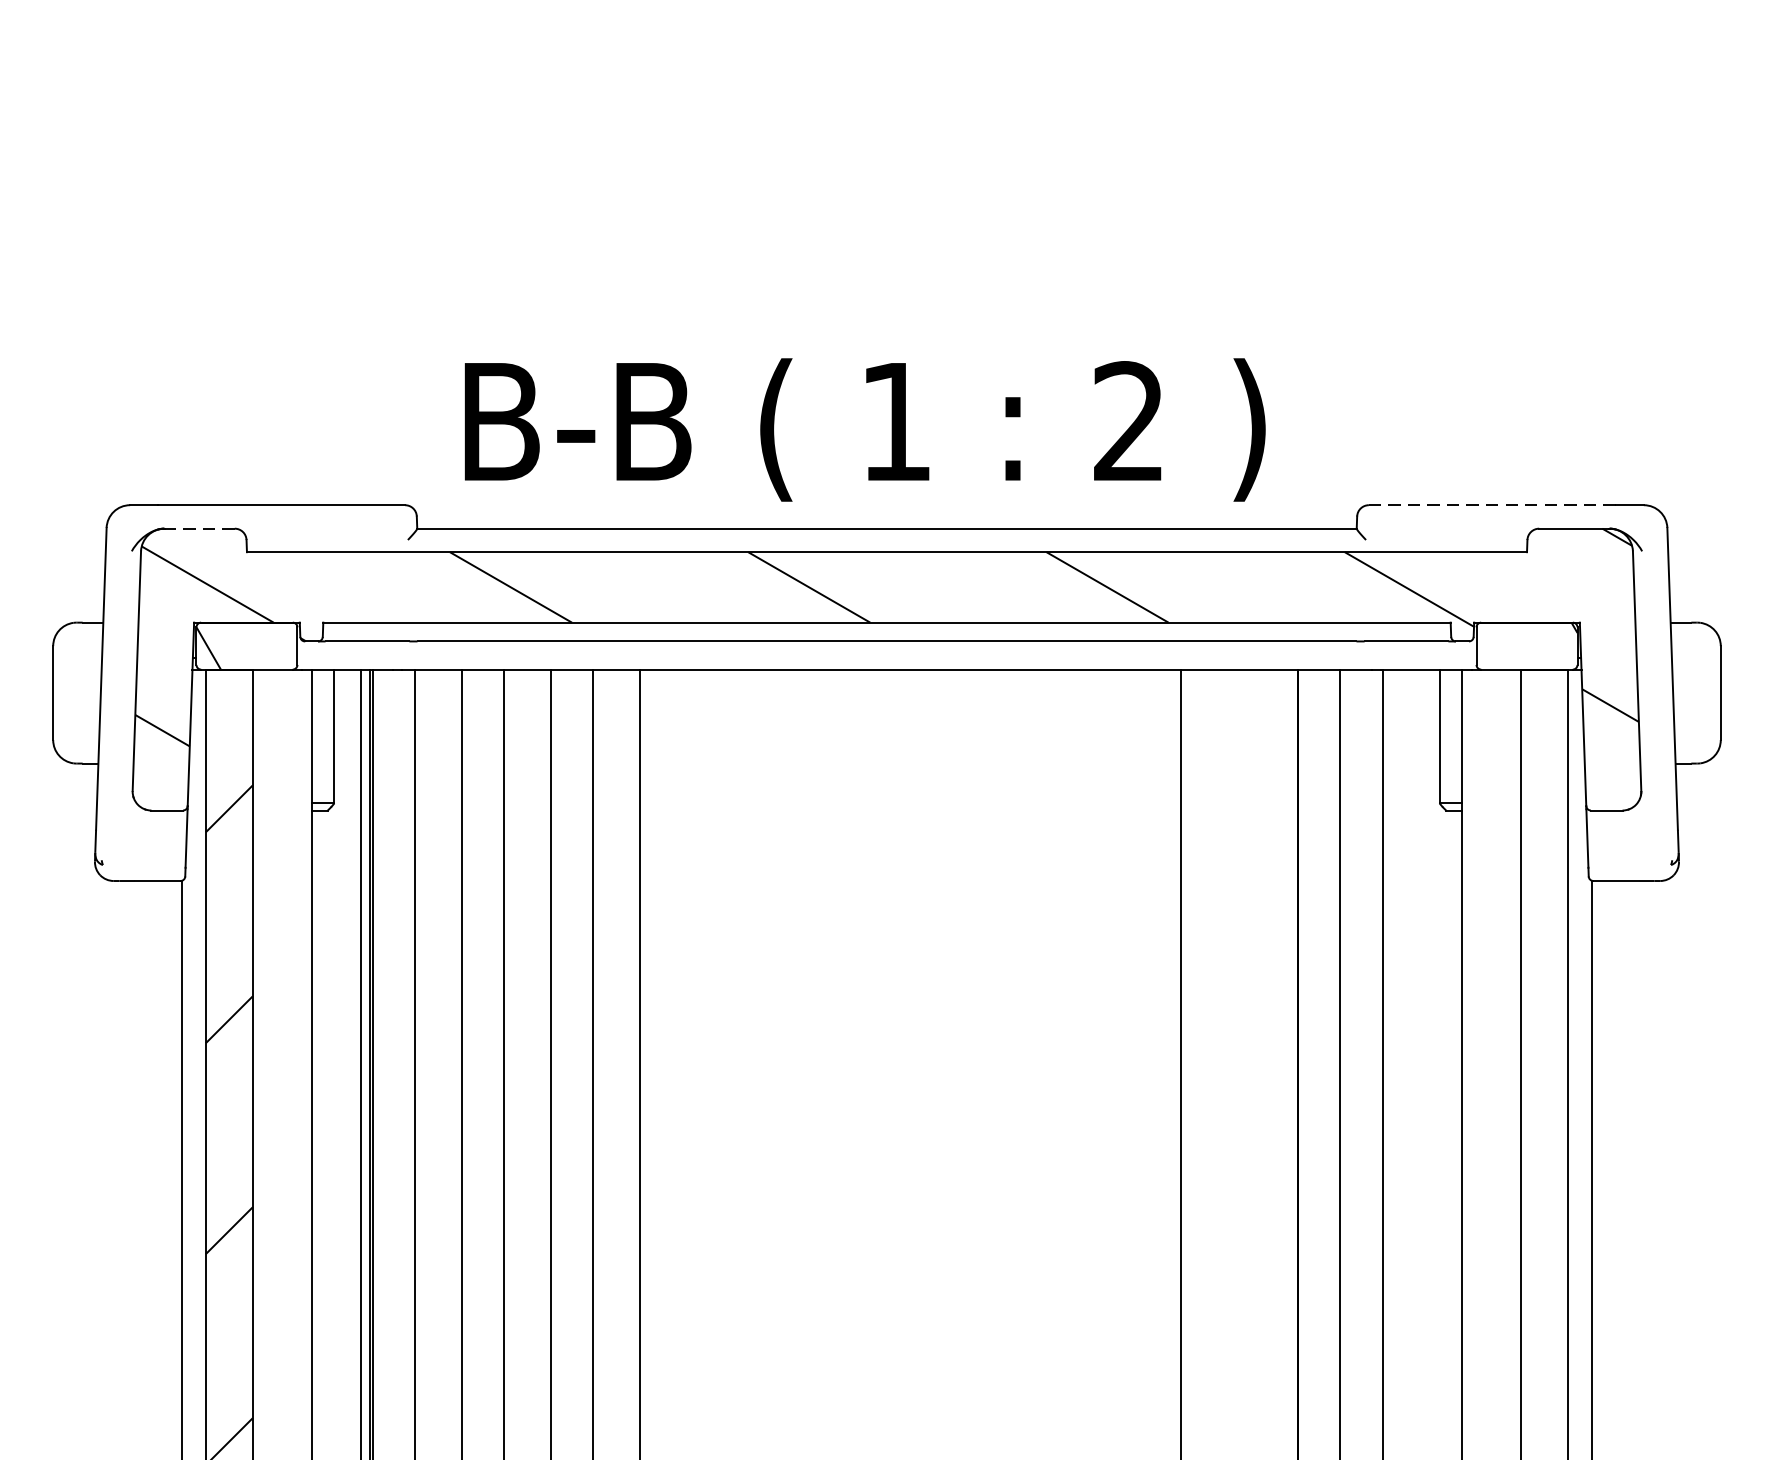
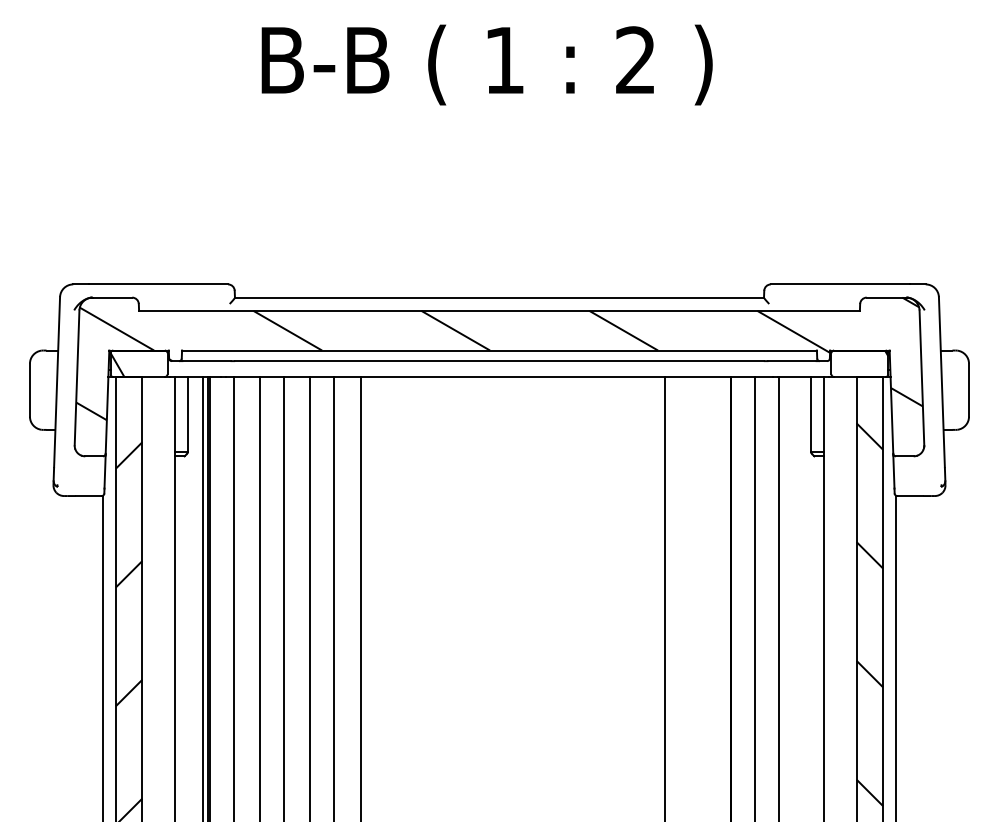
text: (863, 429) -> (486, 64), moved
line: (1490, 505) -> (839, 284), dashed -> solid
line: (199, 528) -> (112, 297), dashed -> solid
hatch: (1544, 1091) -> (869, 614), added

